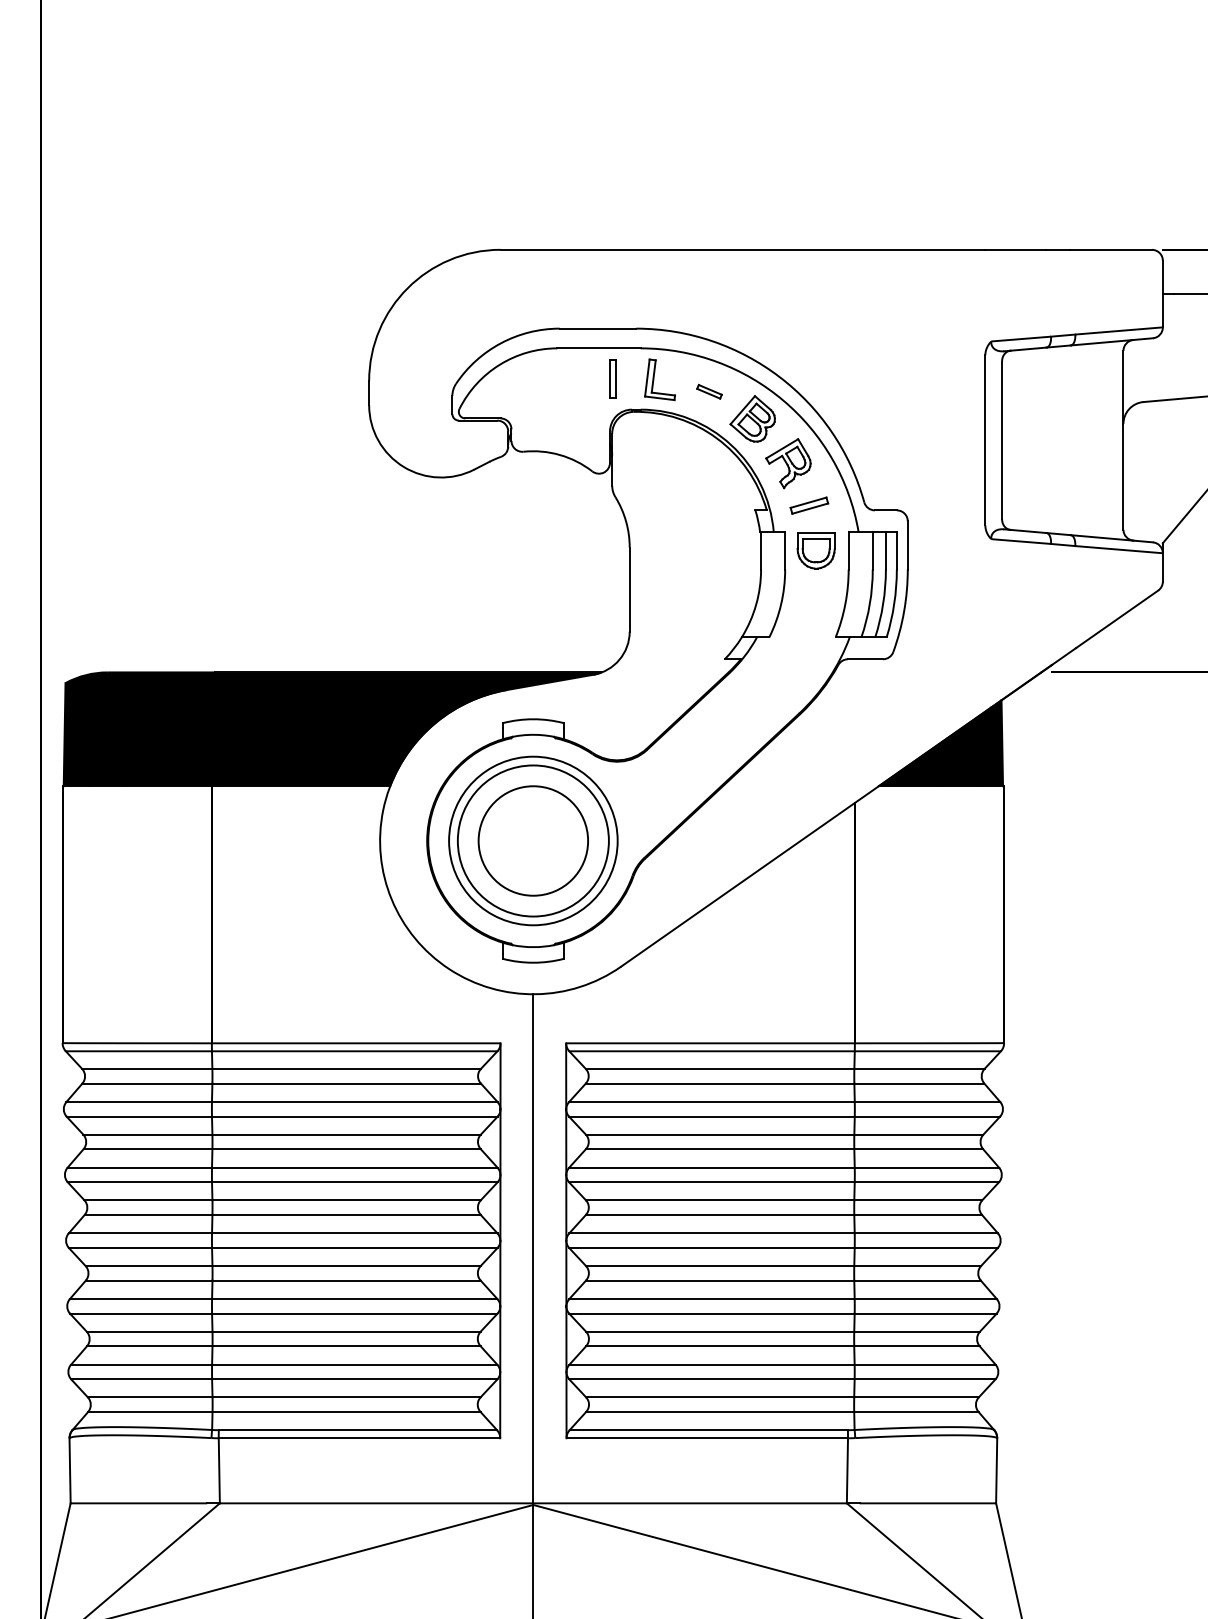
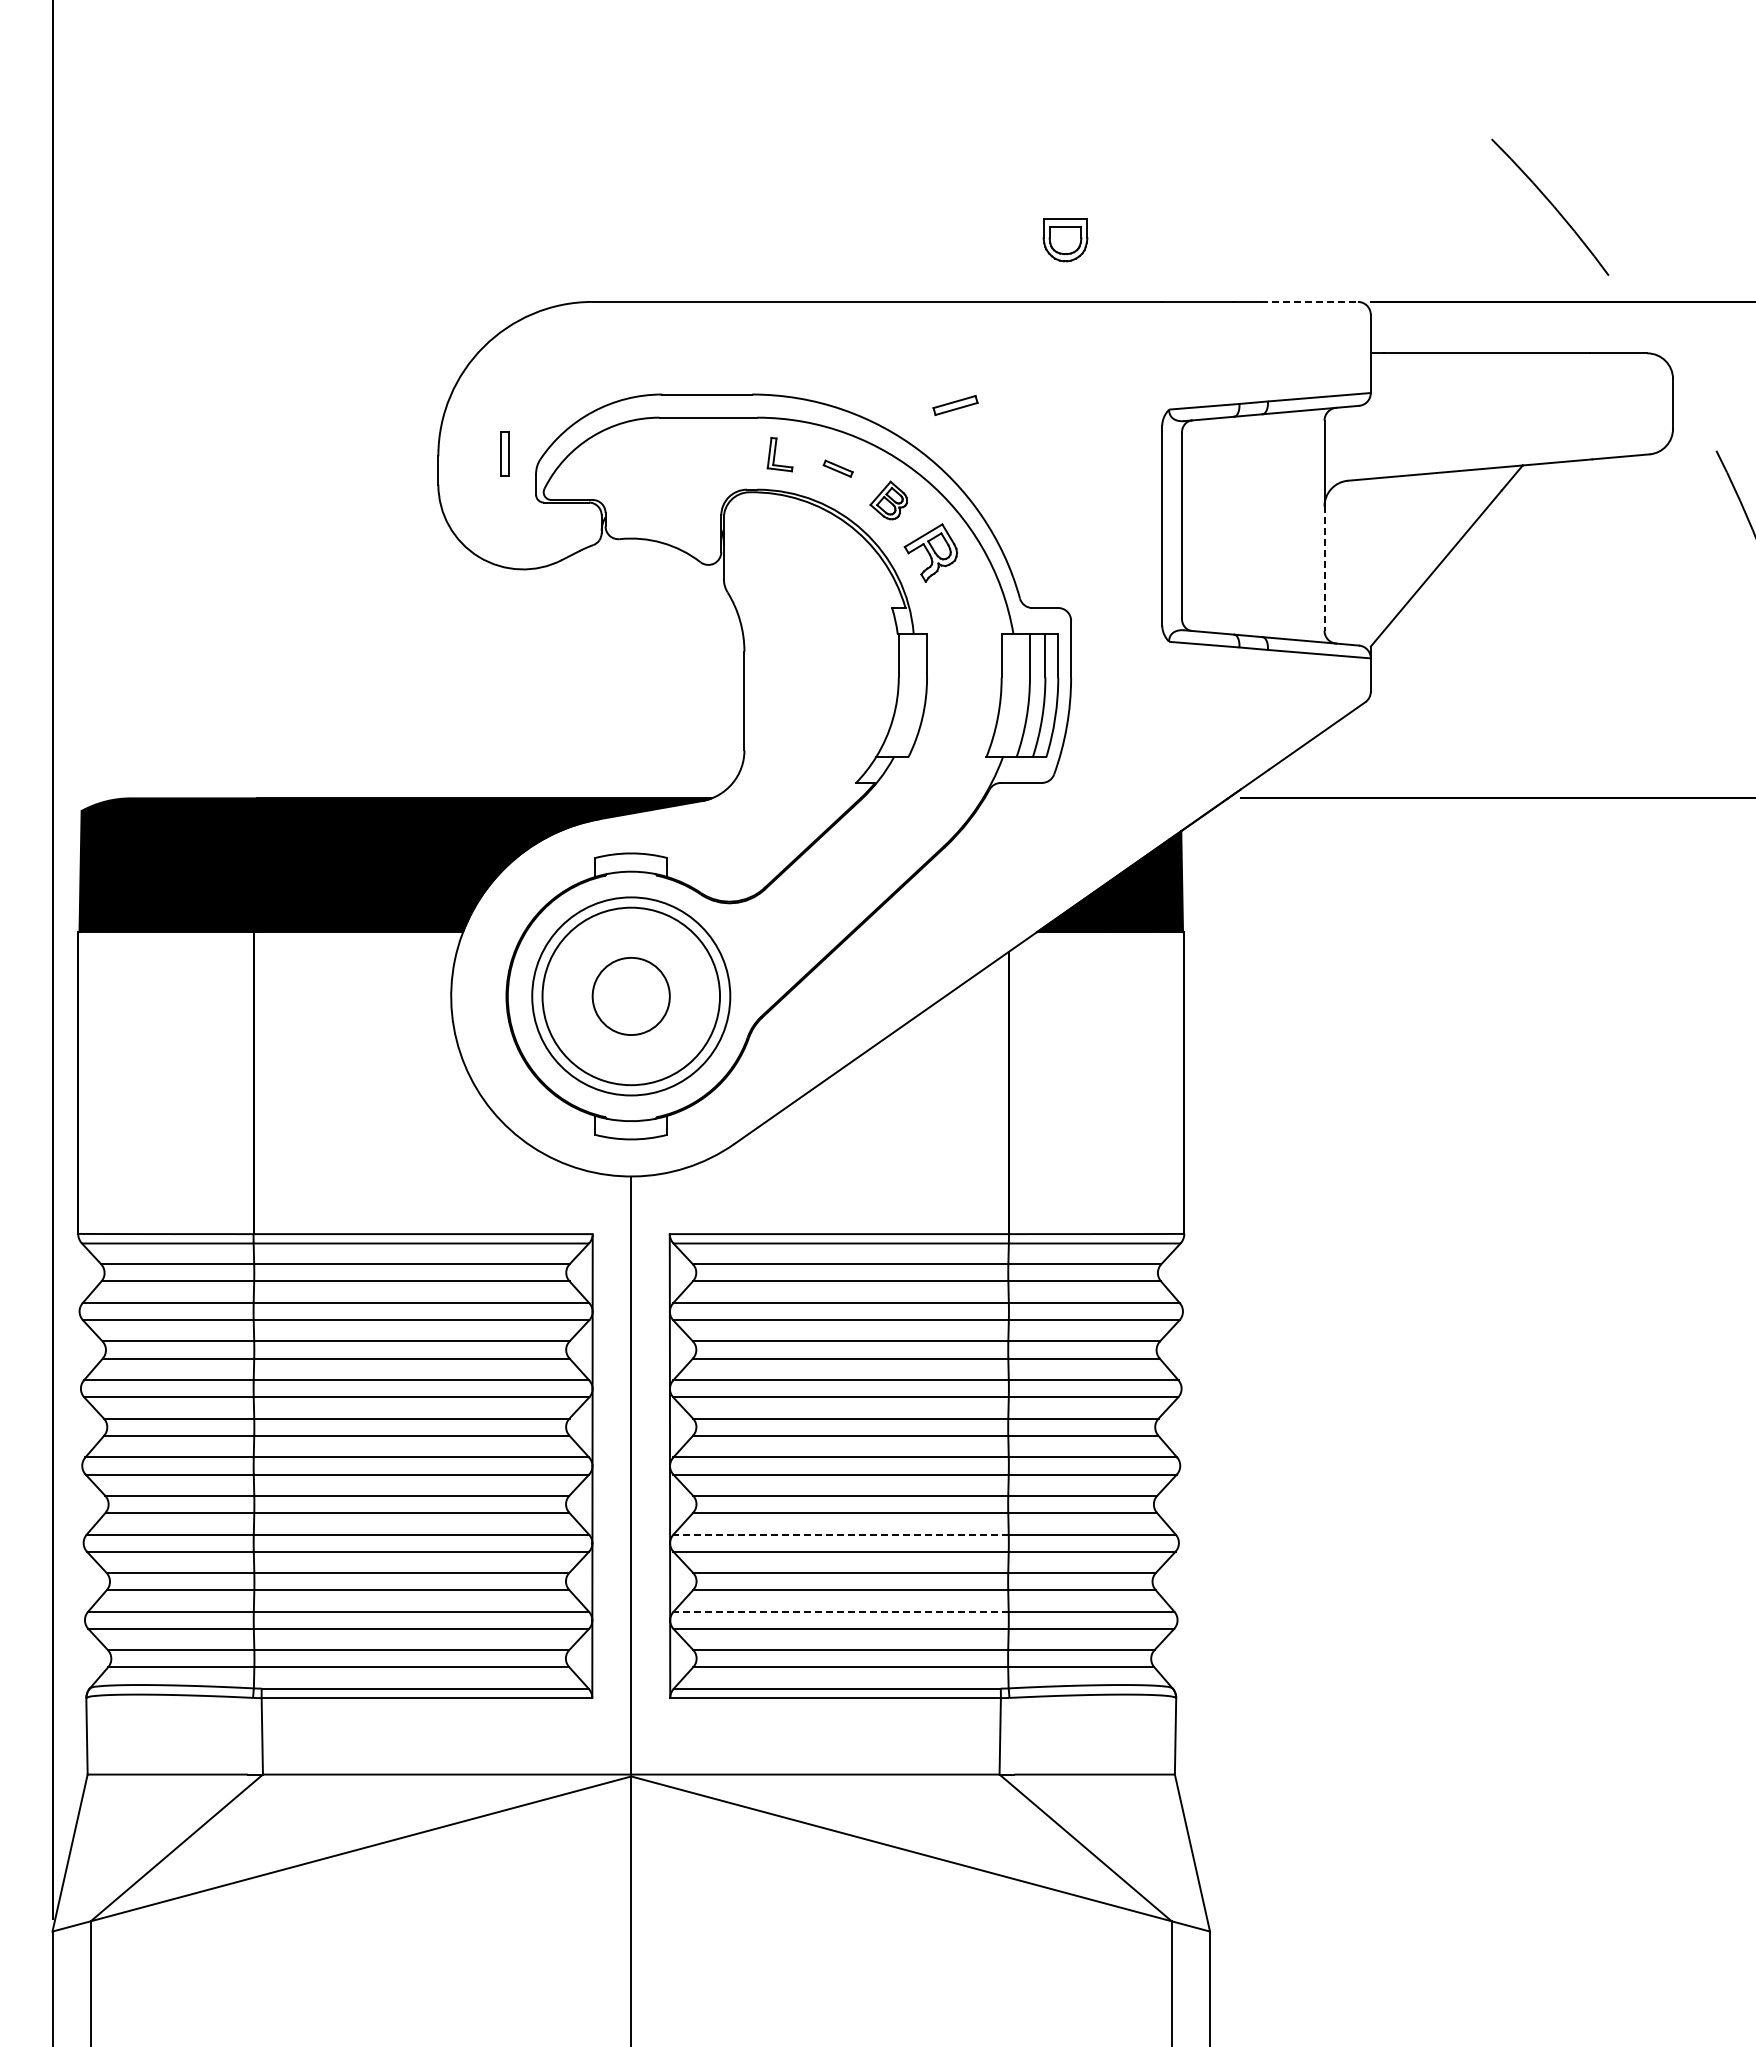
line: (1111, 249) -> (1310, 301), solid -> dashed
part: (612, 378) -> (504, 453), moved
part: (659, 379) -> (779, 454), size x0.7
part: (752, 418) -> (888, 500), size x0.7
line: (1123, 477) -> (1324, 569), solid -> dashed
part: (809, 505) -> (955, 405), moved
part: (816, 550) -> (1065, 240), moved
circle: (532, 841) -> (630, 996), size x0.6
line: (712, 1298) -> (841, 1534), solid -> dashed
line: (712, 1364) -> (841, 1611), solid -> dashed

